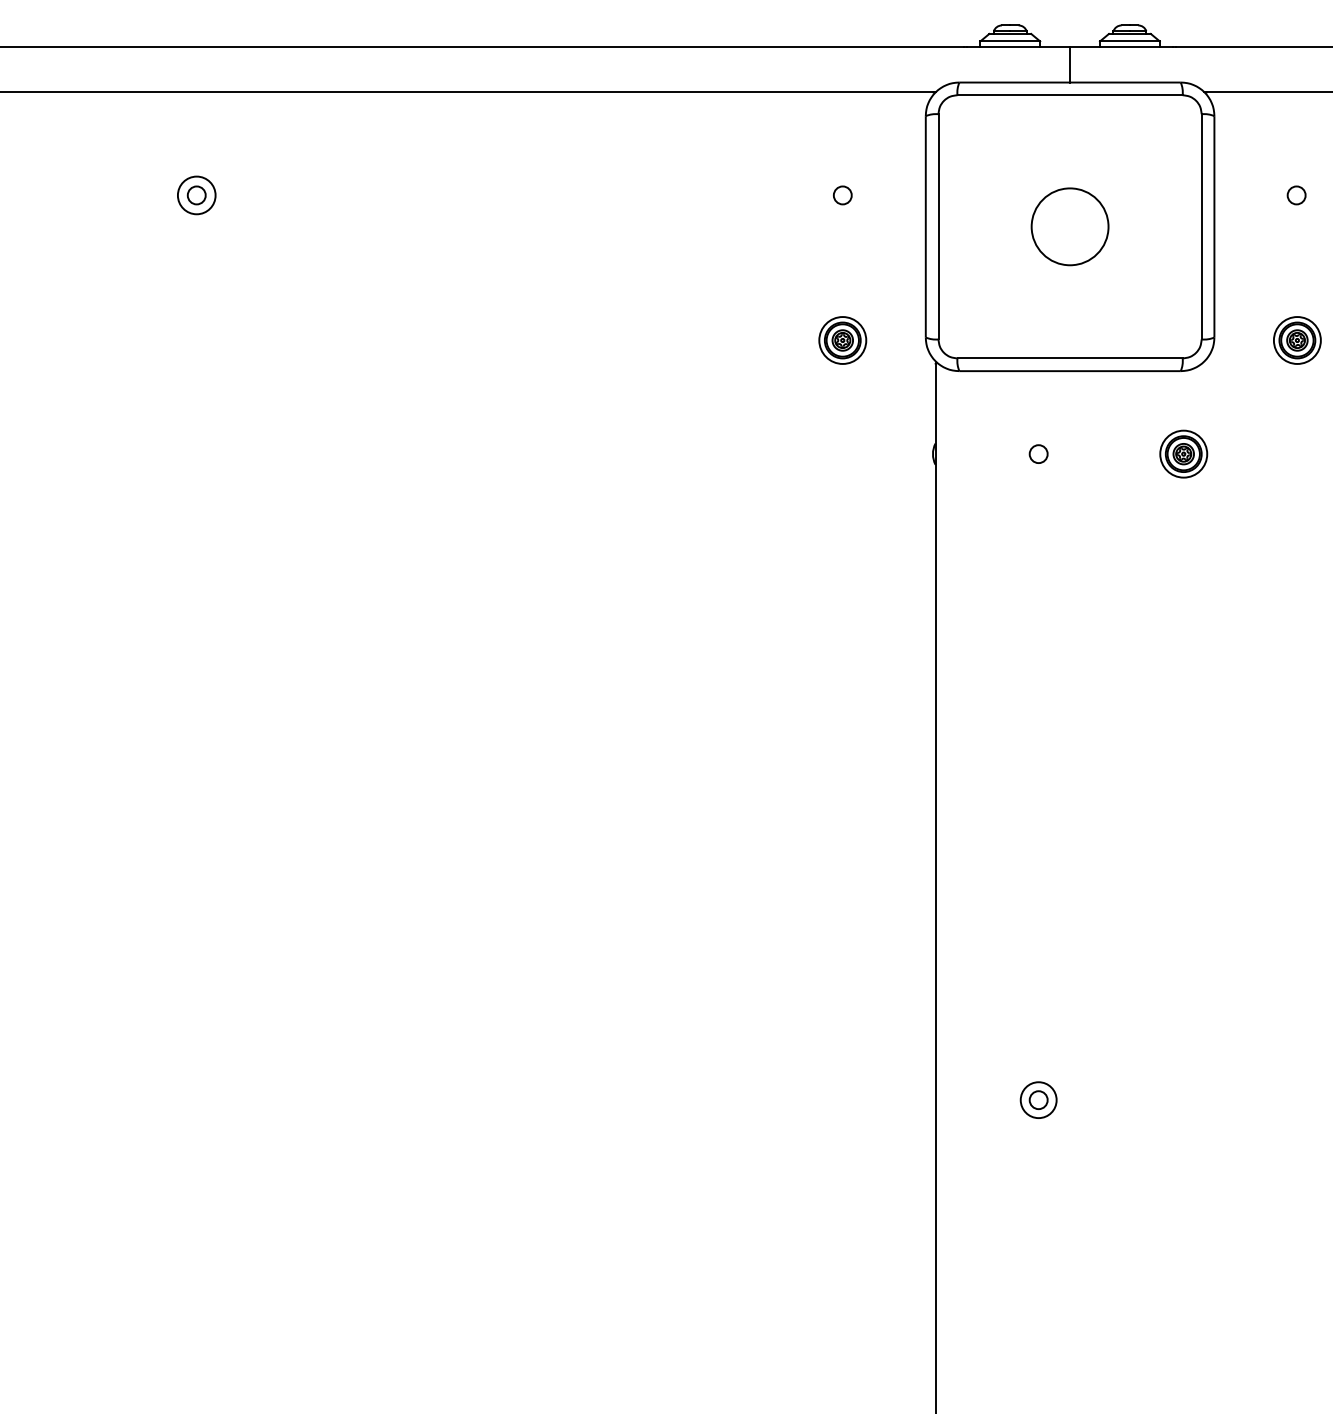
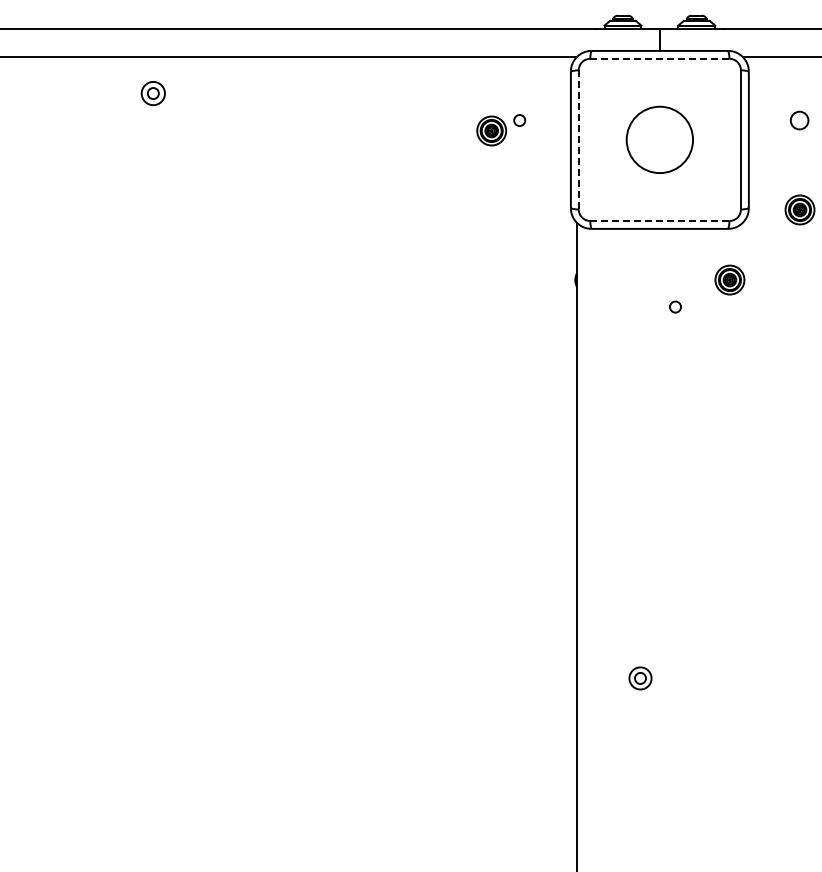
line: (1069, 94) -> (659, 58), solid -> dashed
part: (195, 195) -> (152, 93), moved
circle: (1296, 195) -> (799, 120), size x1.6
circle: (1069, 226) -> (659, 139), size x1.4
line: (938, 227) -> (578, 140), solid -> dashed
part: (842, 339) -> (491, 130), moved
line: (1071, 359) -> (660, 221), solid -> dashed
circle: (1038, 453) -> (675, 306), moved

